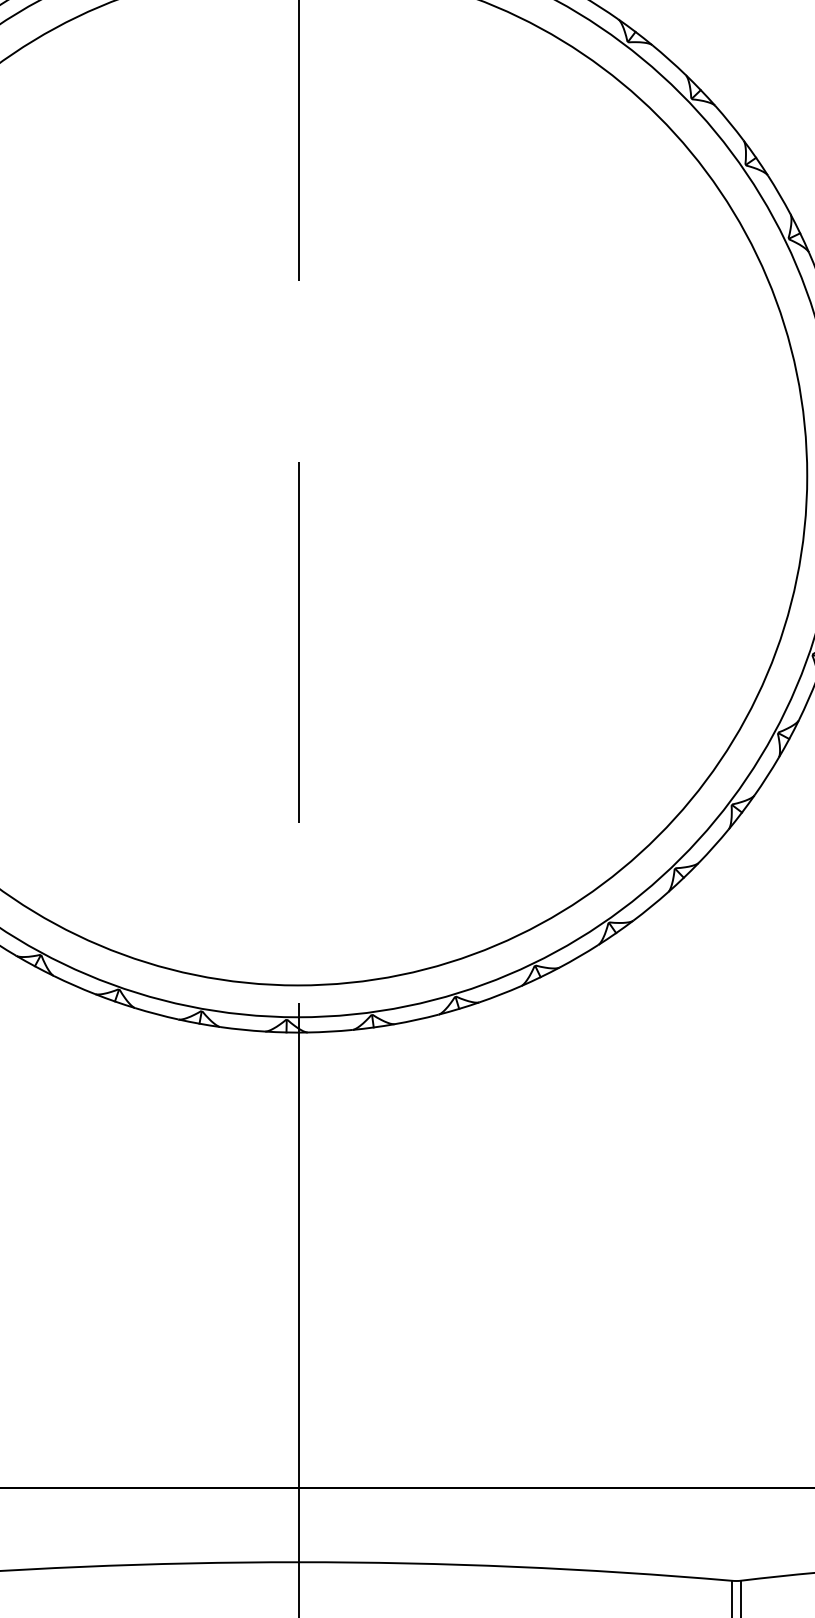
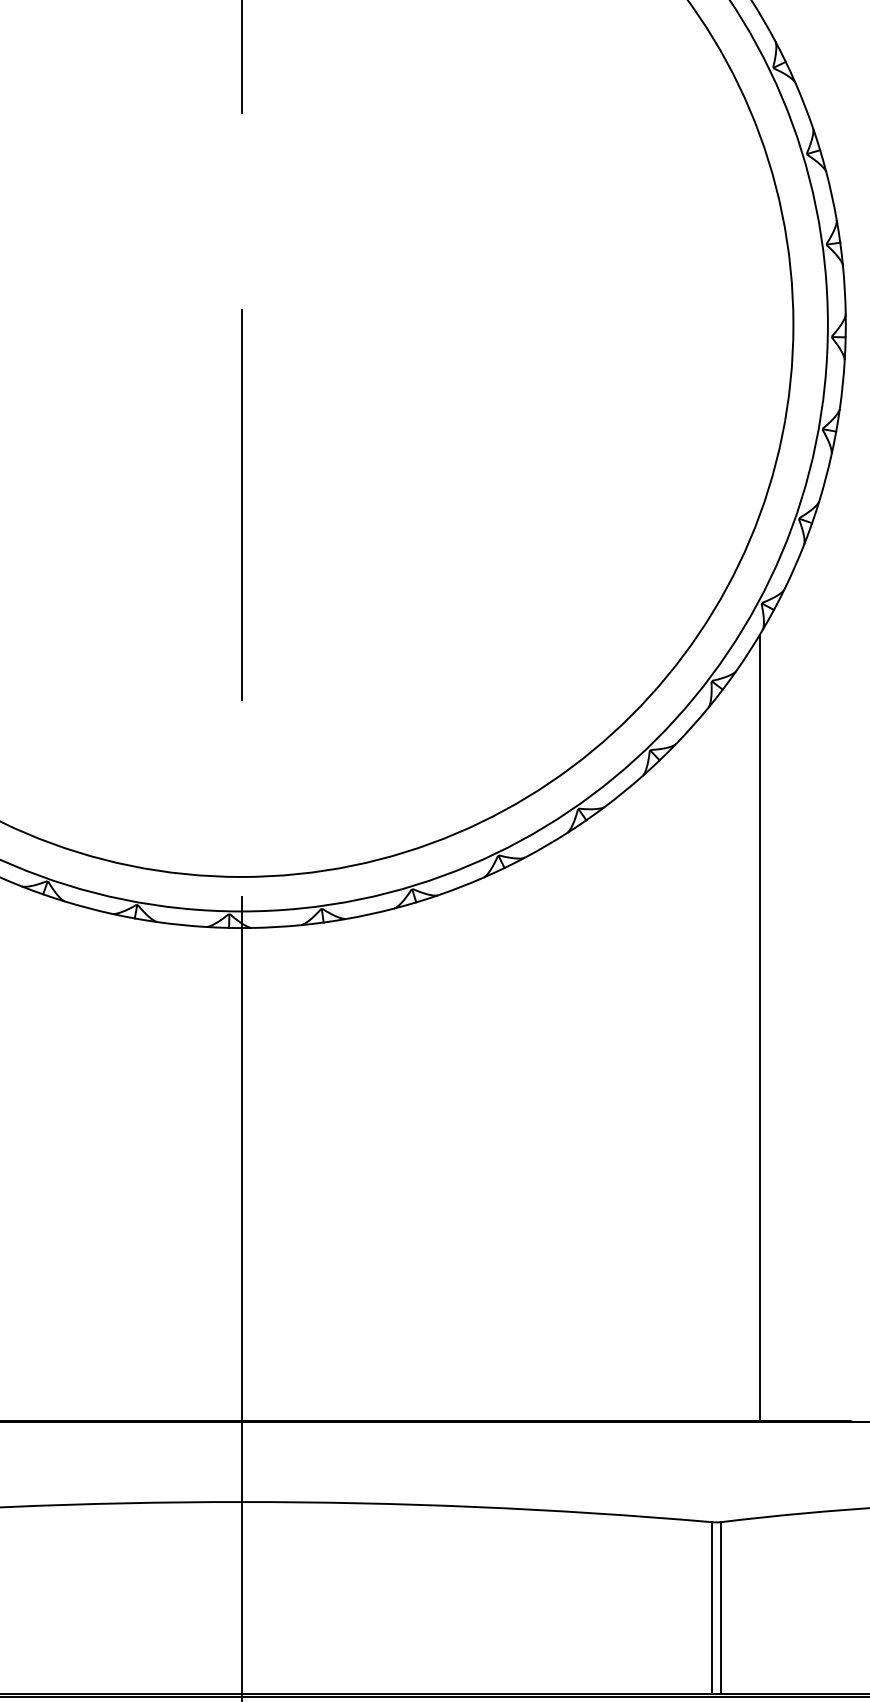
line: (775, 1124) -> (759, 1027), added

